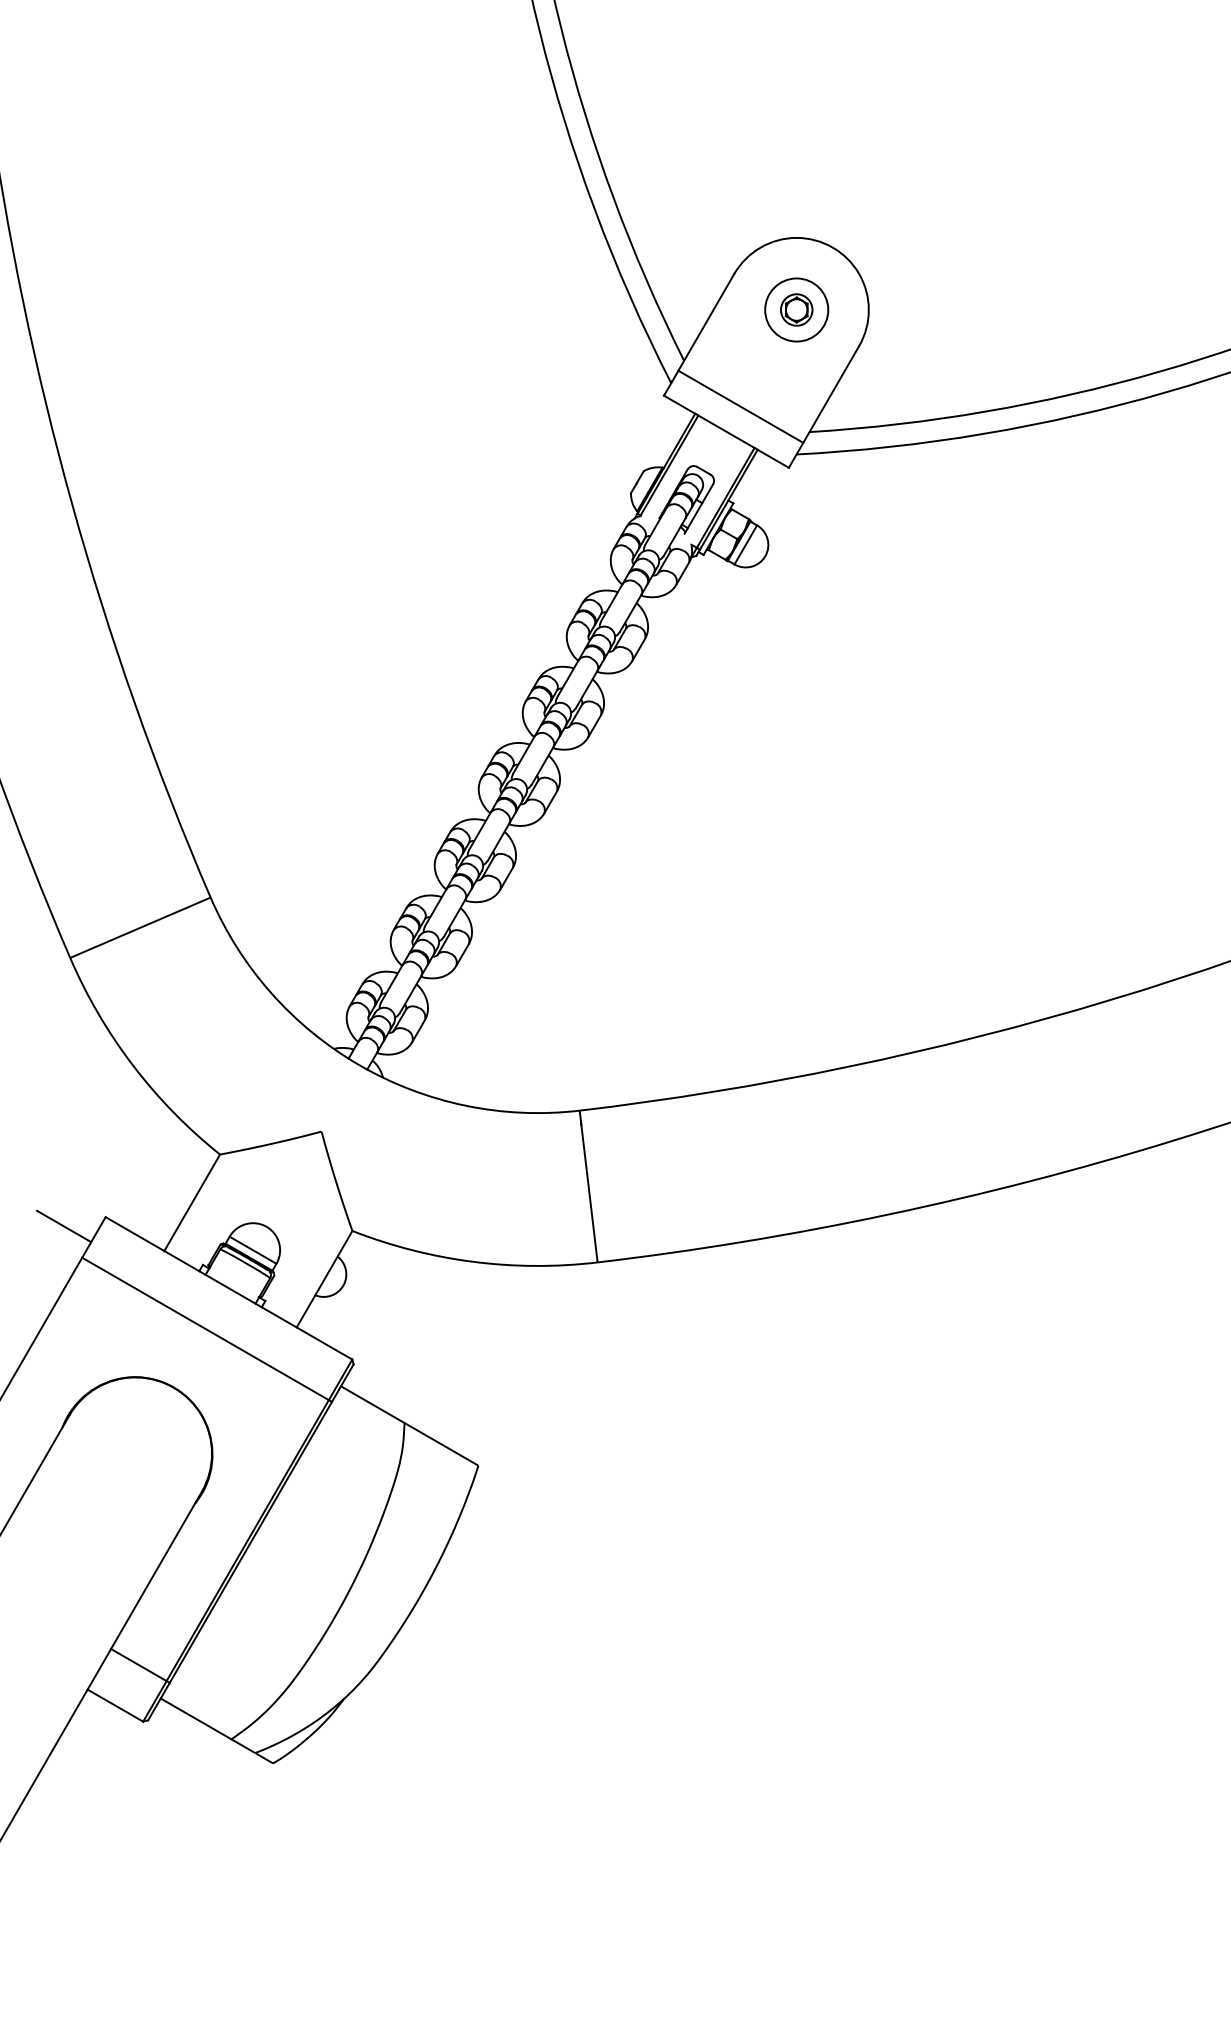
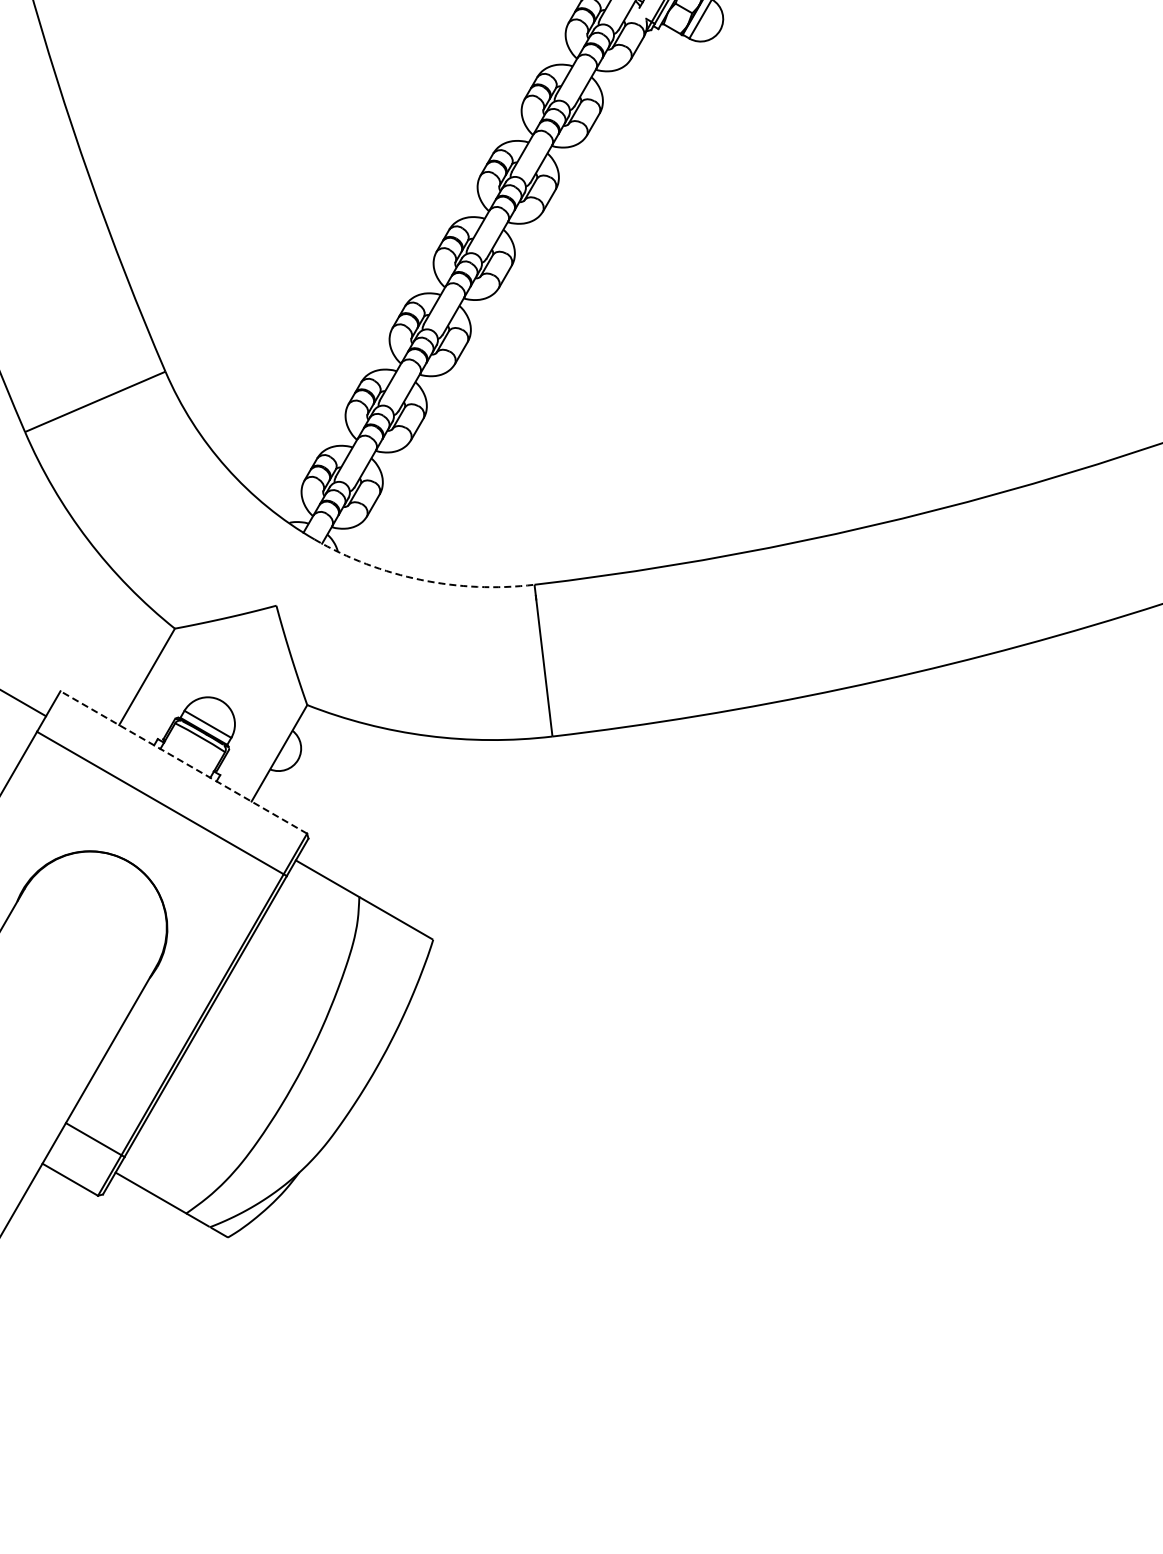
arc: (466, 1105) -> (421, 579), solid -> dashed
line: (228, 1288) -> (183, 762), solid -> dashed

